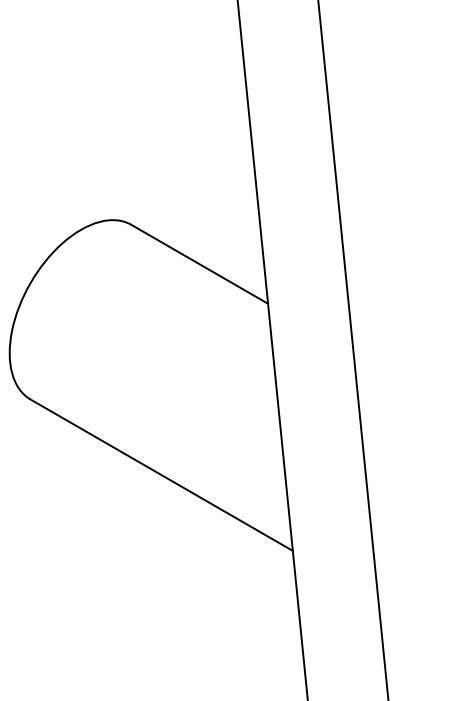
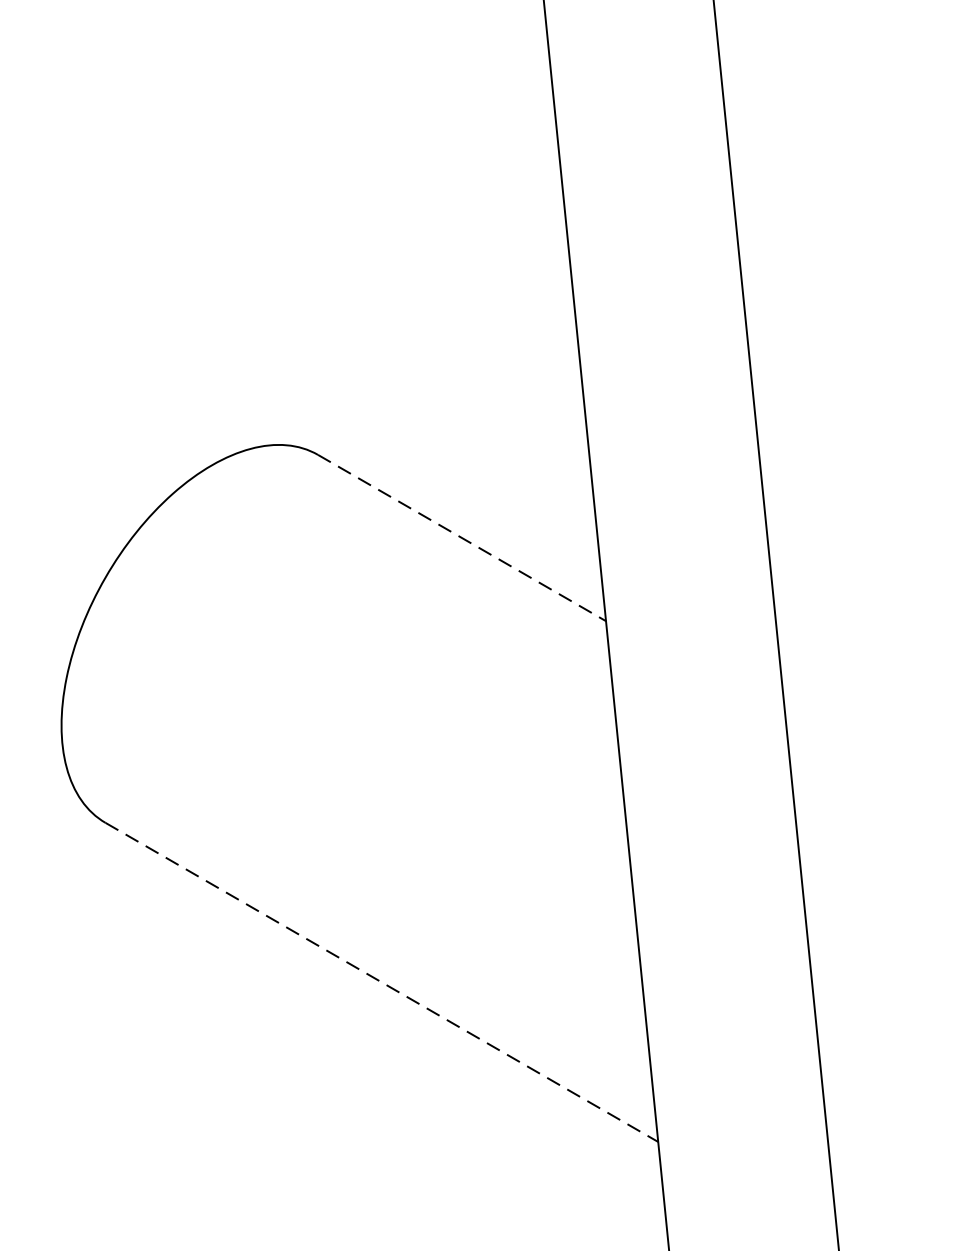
line: (199, 264) -> (461, 538), solid -> dashed
line: (162, 475) -> (383, 983), solid -> dashed

